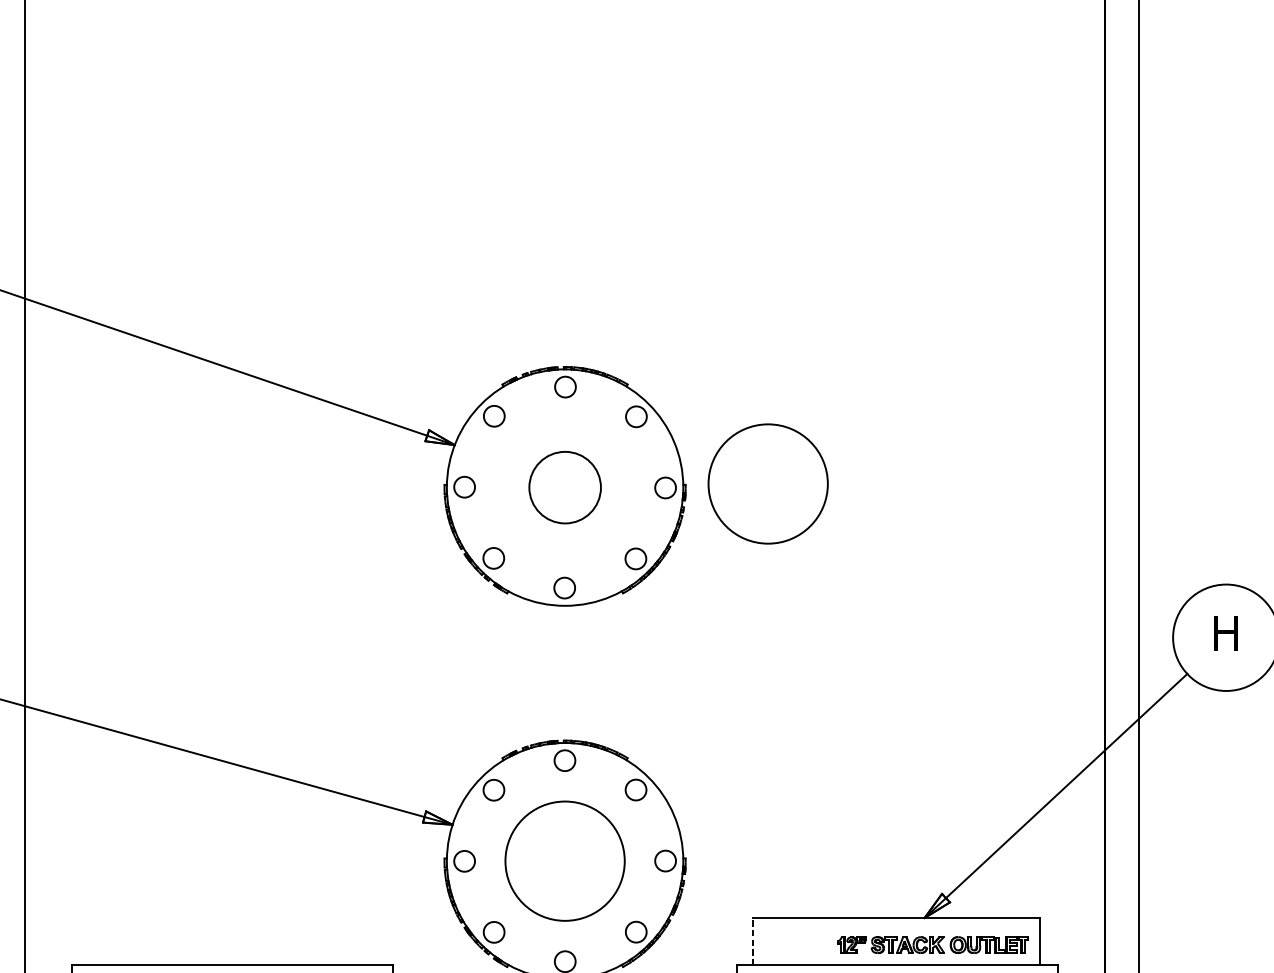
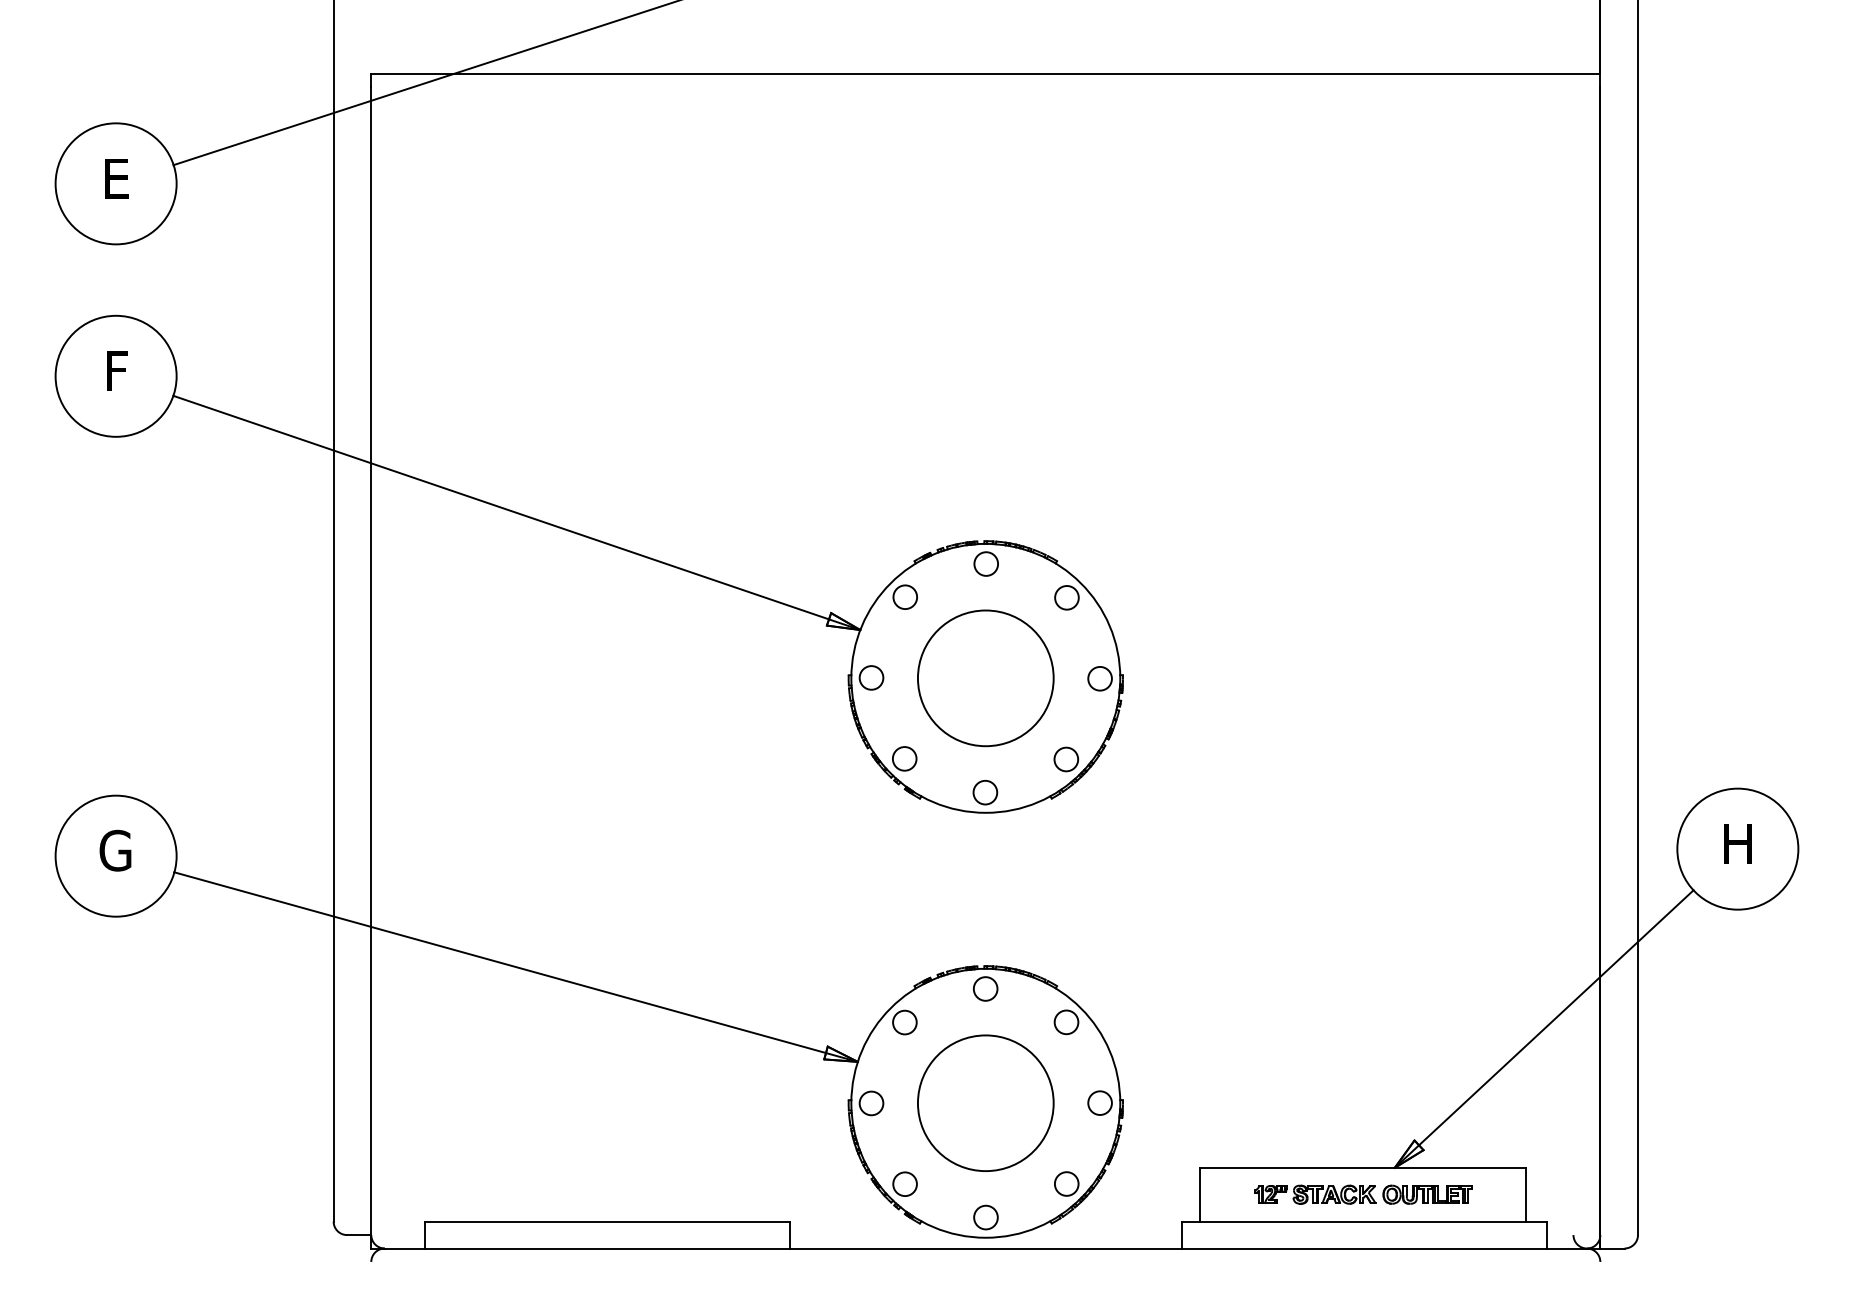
circle: (767, 483) -> (1216, 673), removed
circle: (564, 487) -> (985, 678), size x1.67
line: (752, 941) -> (1199, 1194), dashed -> solid
part: (933, 944) -> (1363, 1194), moved

